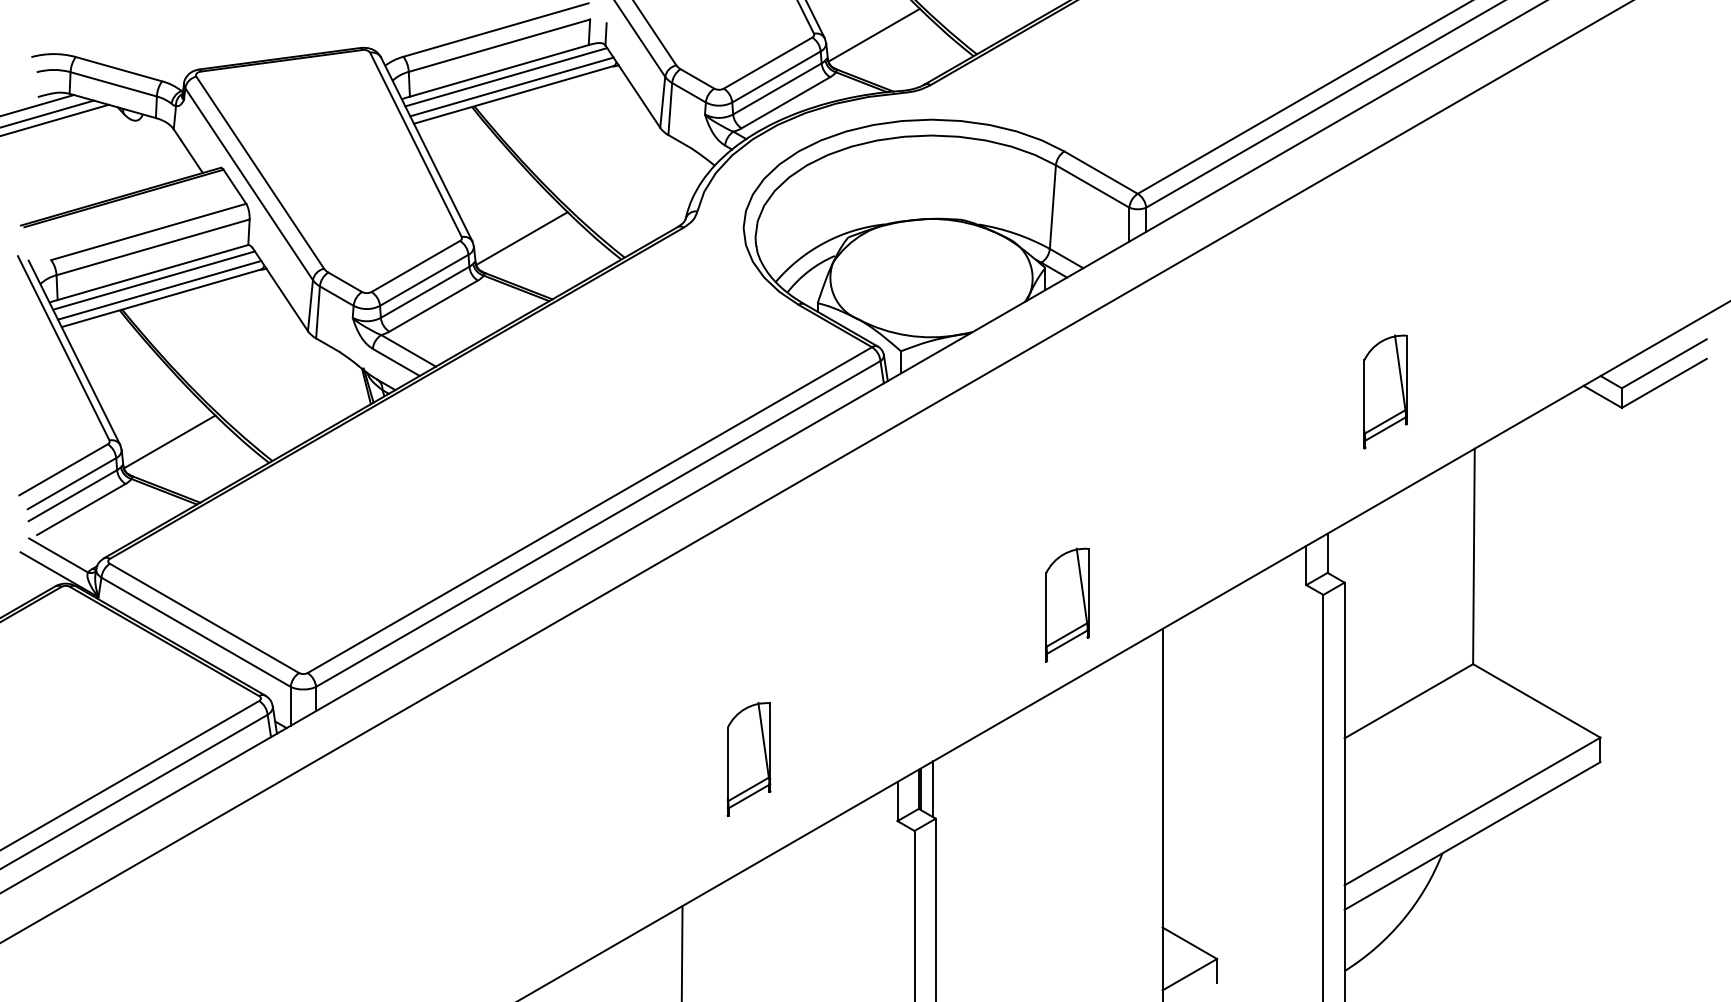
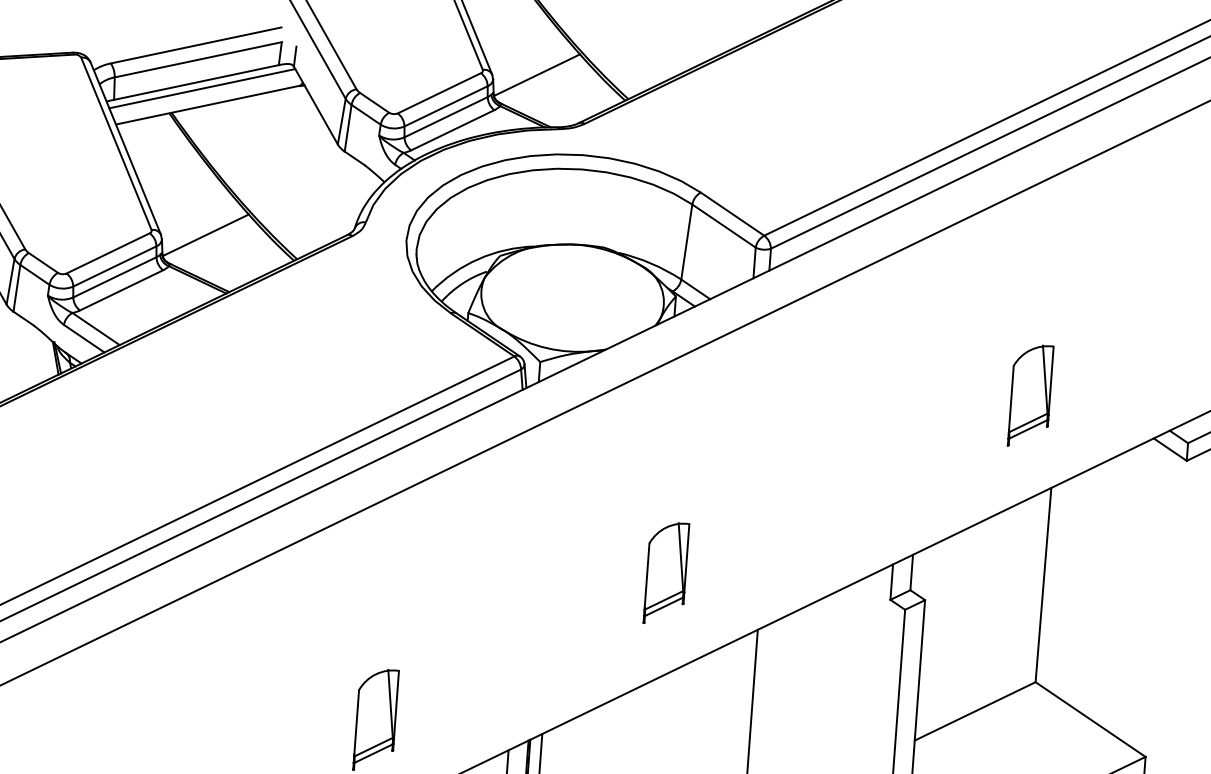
line: (511, 86) -> (206, 97), removed
part: (1385, 391) -> (1030, 395), moved
part: (1067, 604) -> (666, 572), moved

